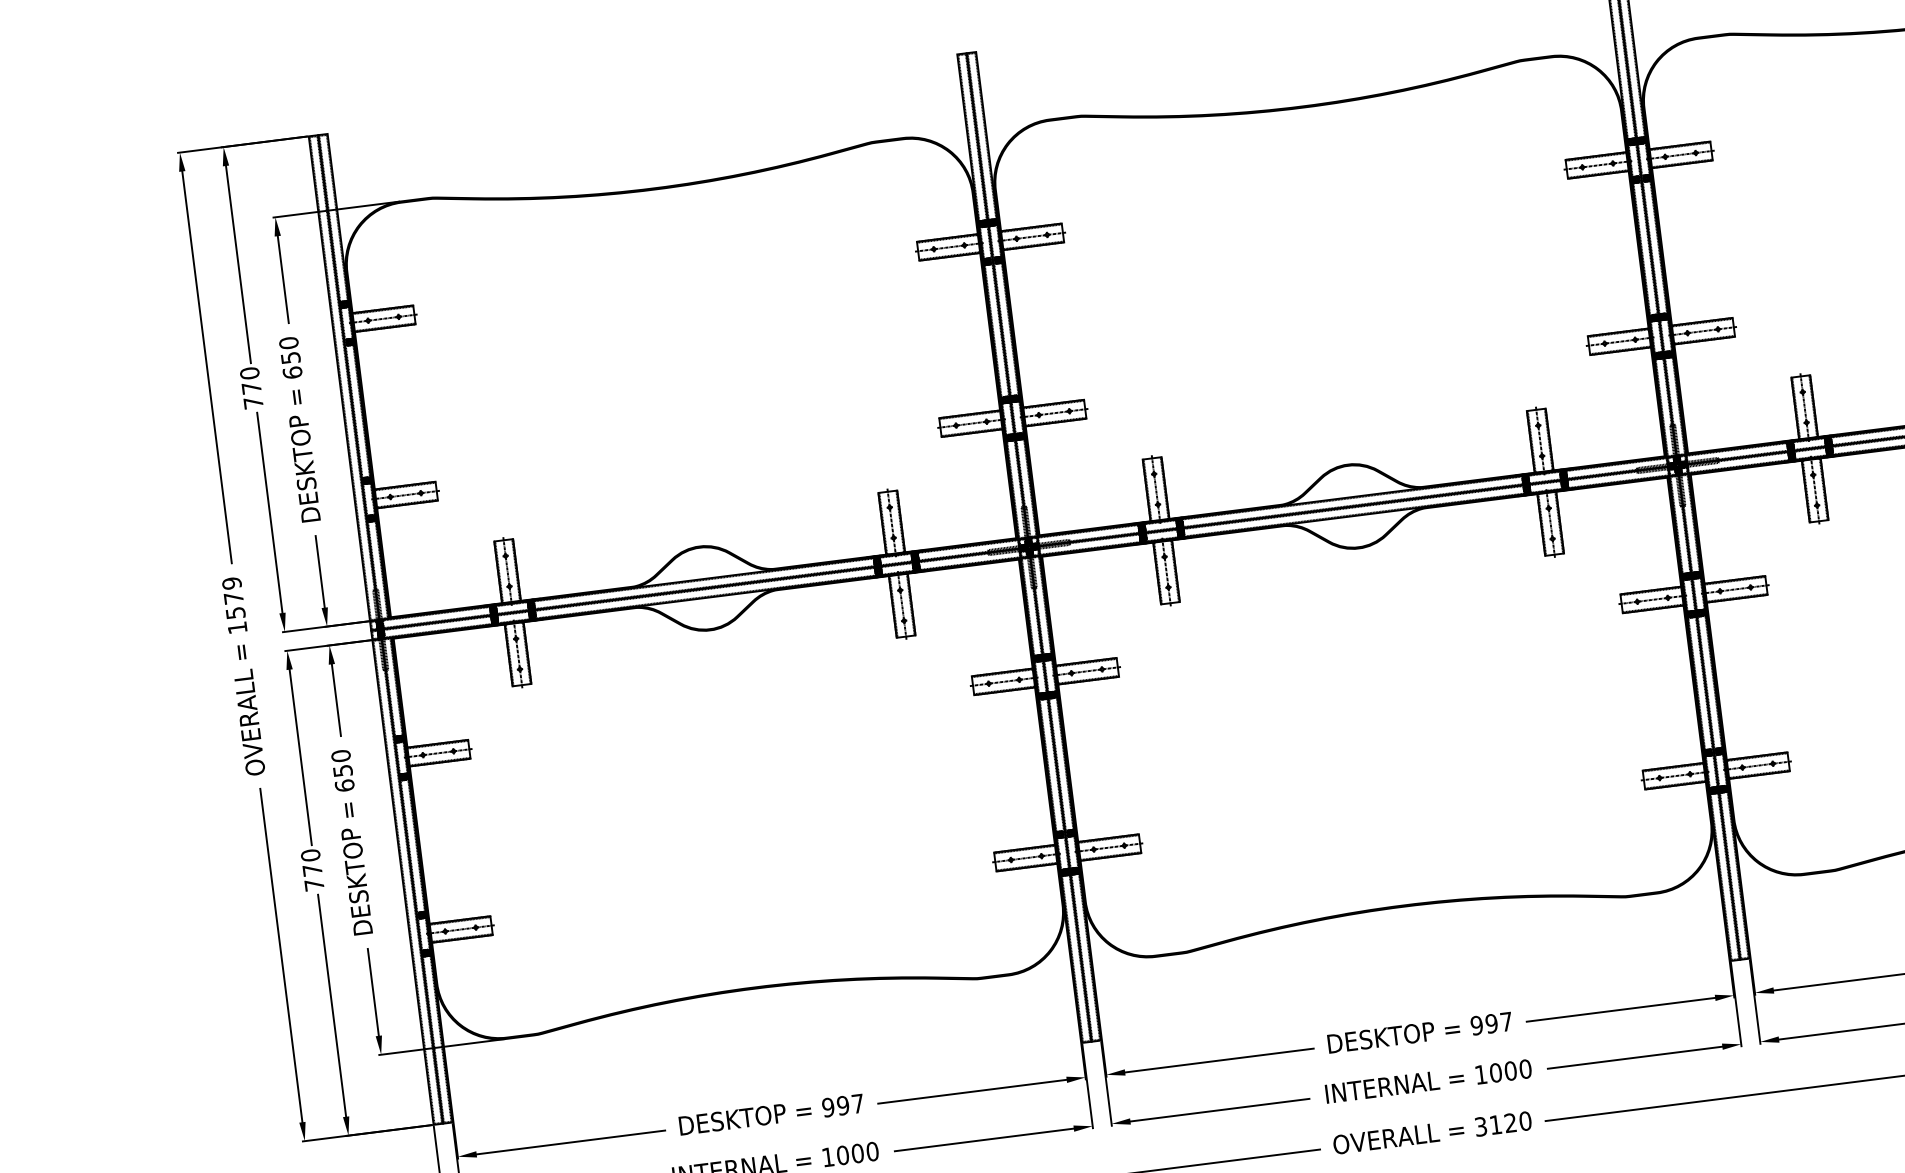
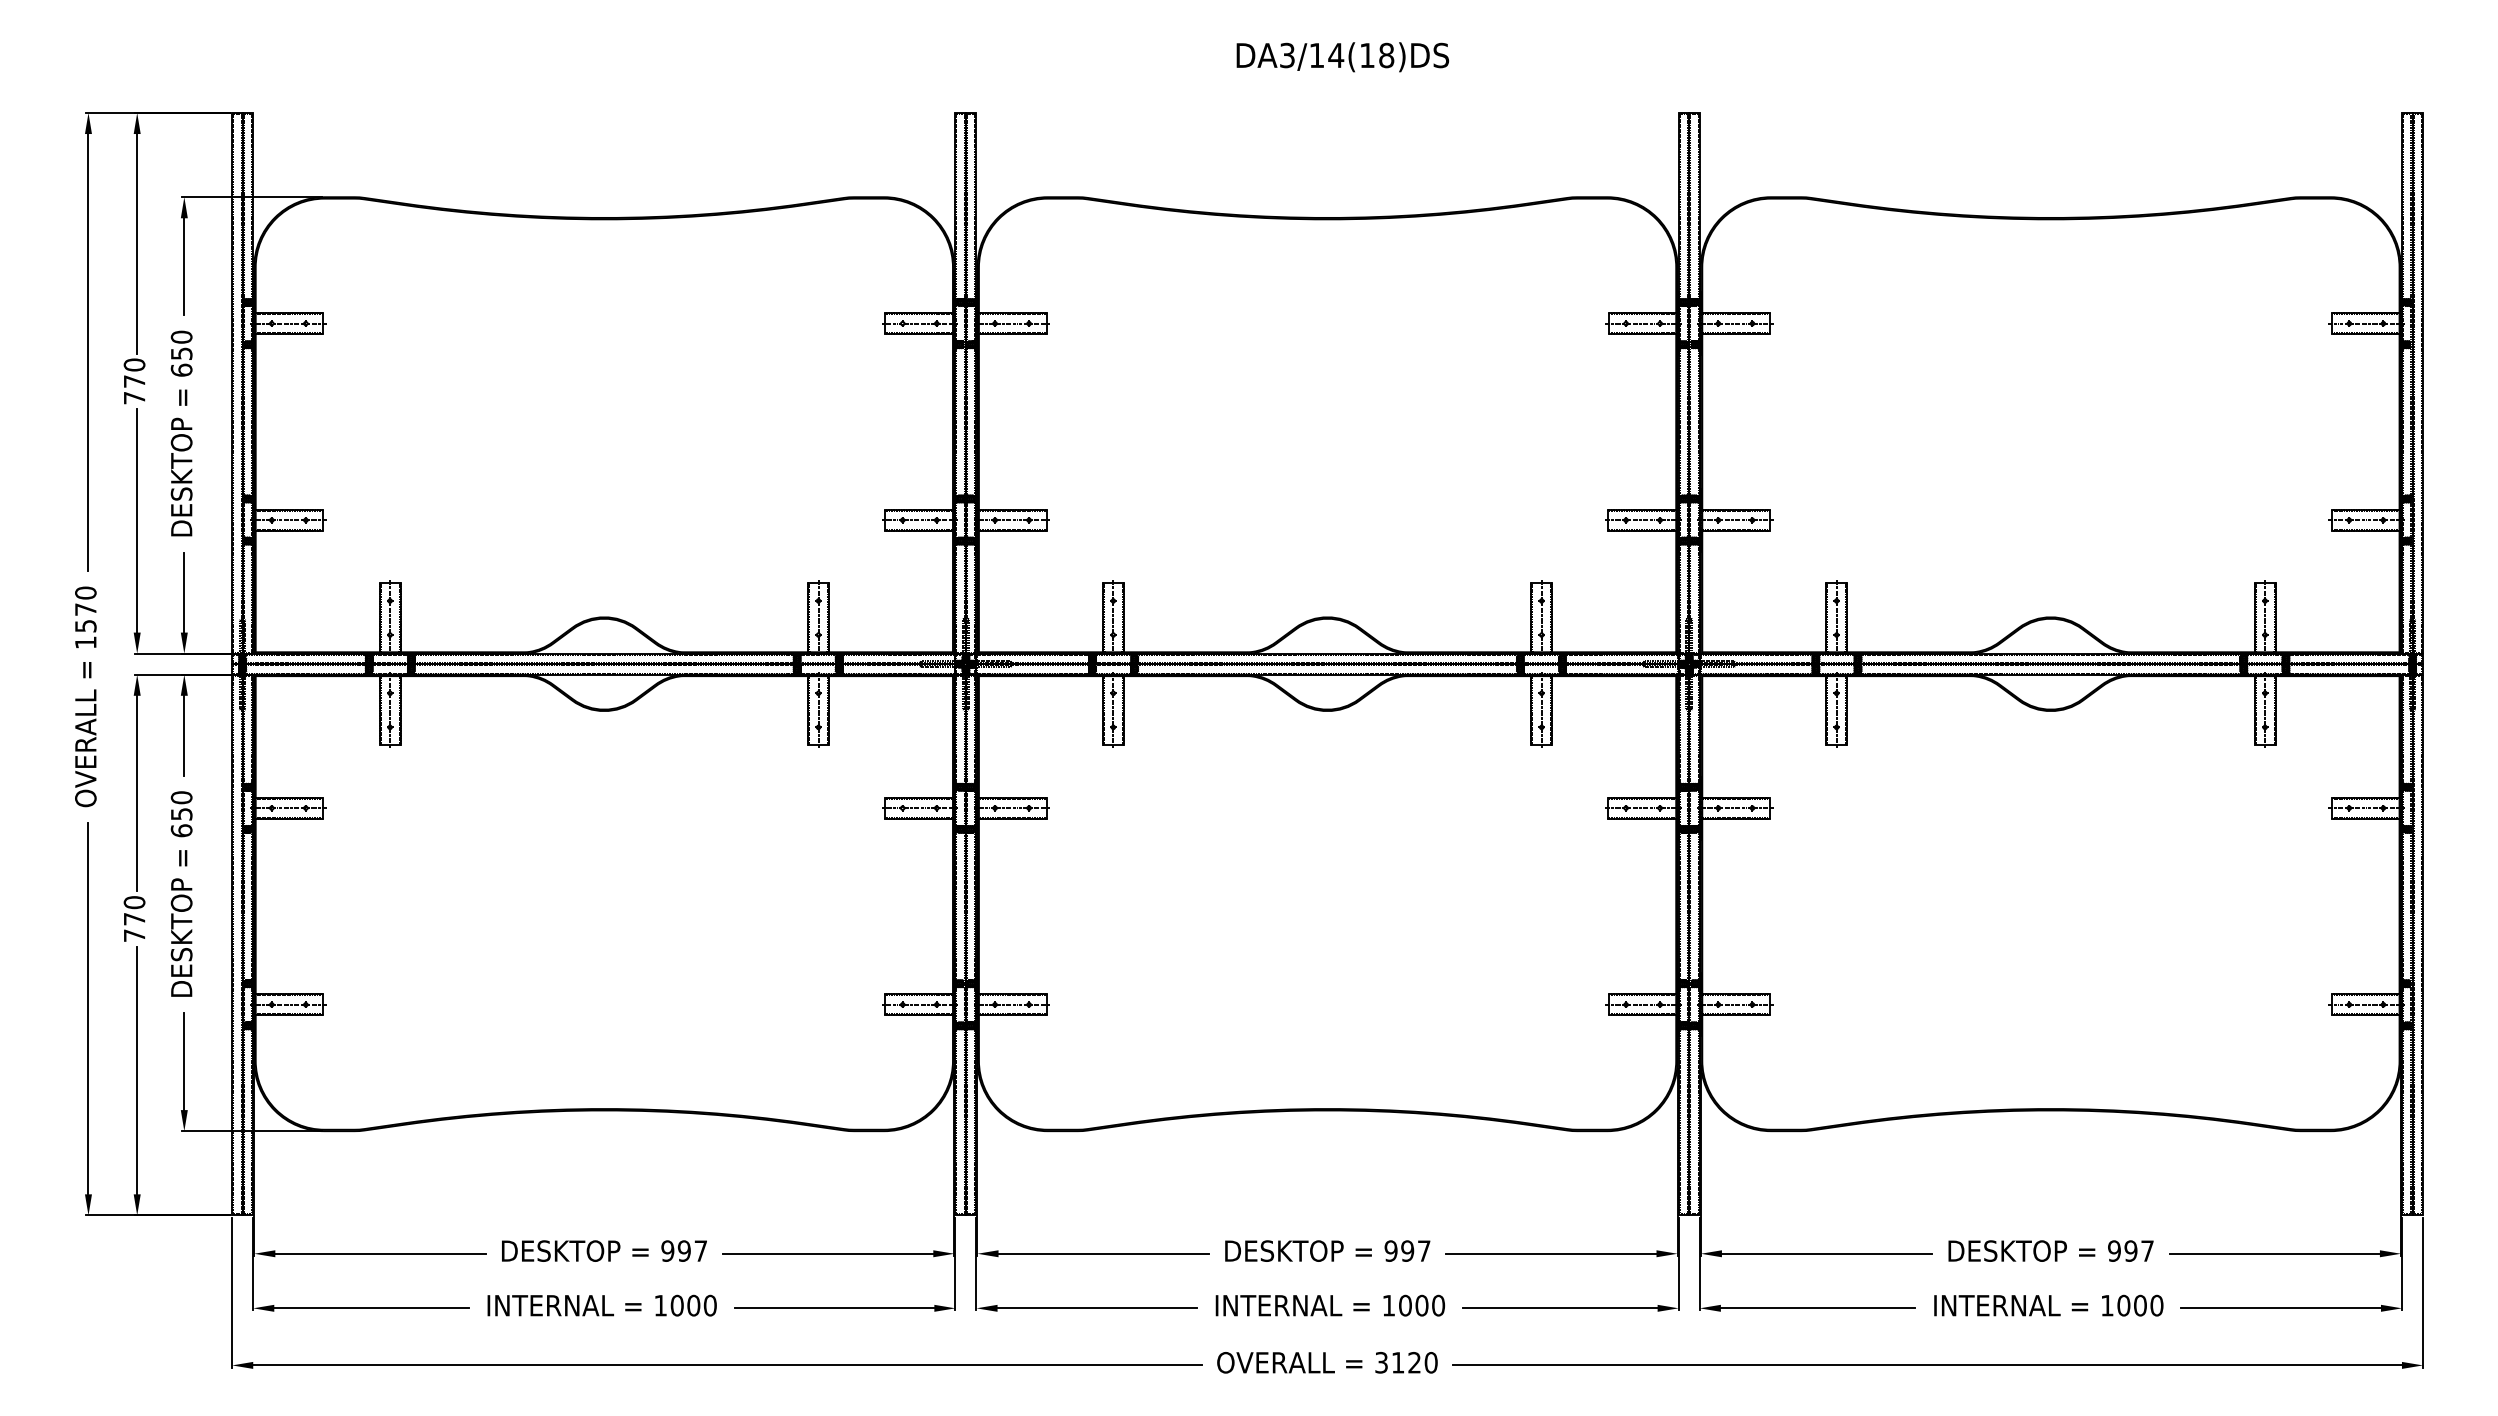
text: (231, 582) -> (85, 592), 1579 -> 1570

